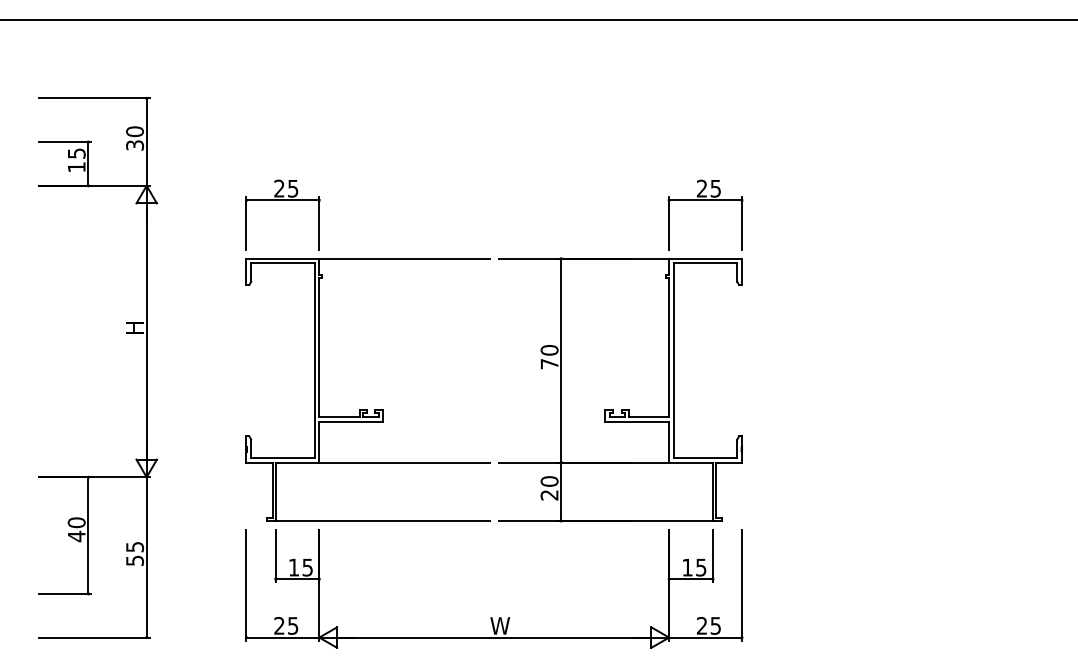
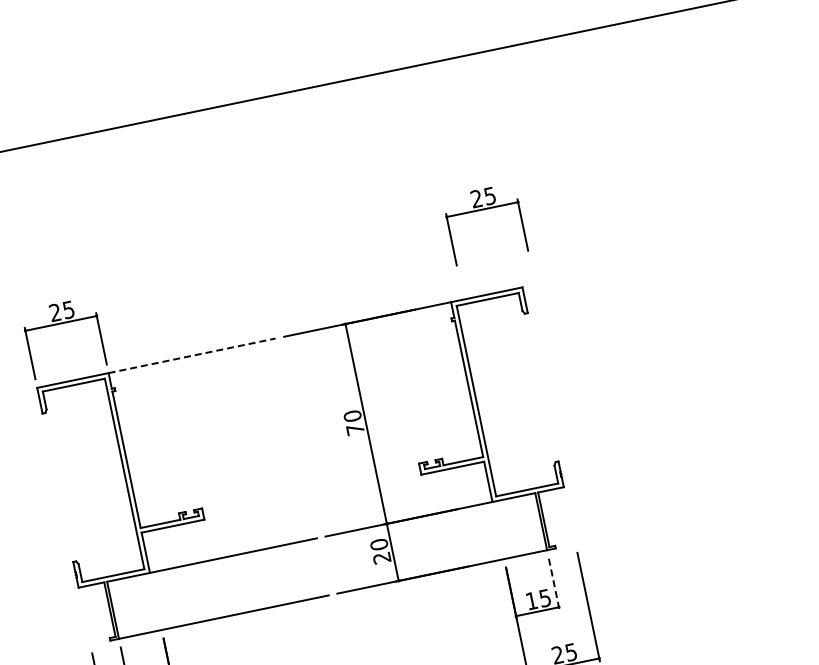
part: (705, 200) -> (482, 209), moved
line: (405, 258) -> (192, 355), solid -> dashed
line: (712, 556) -> (553, 585), solid -> dashed

